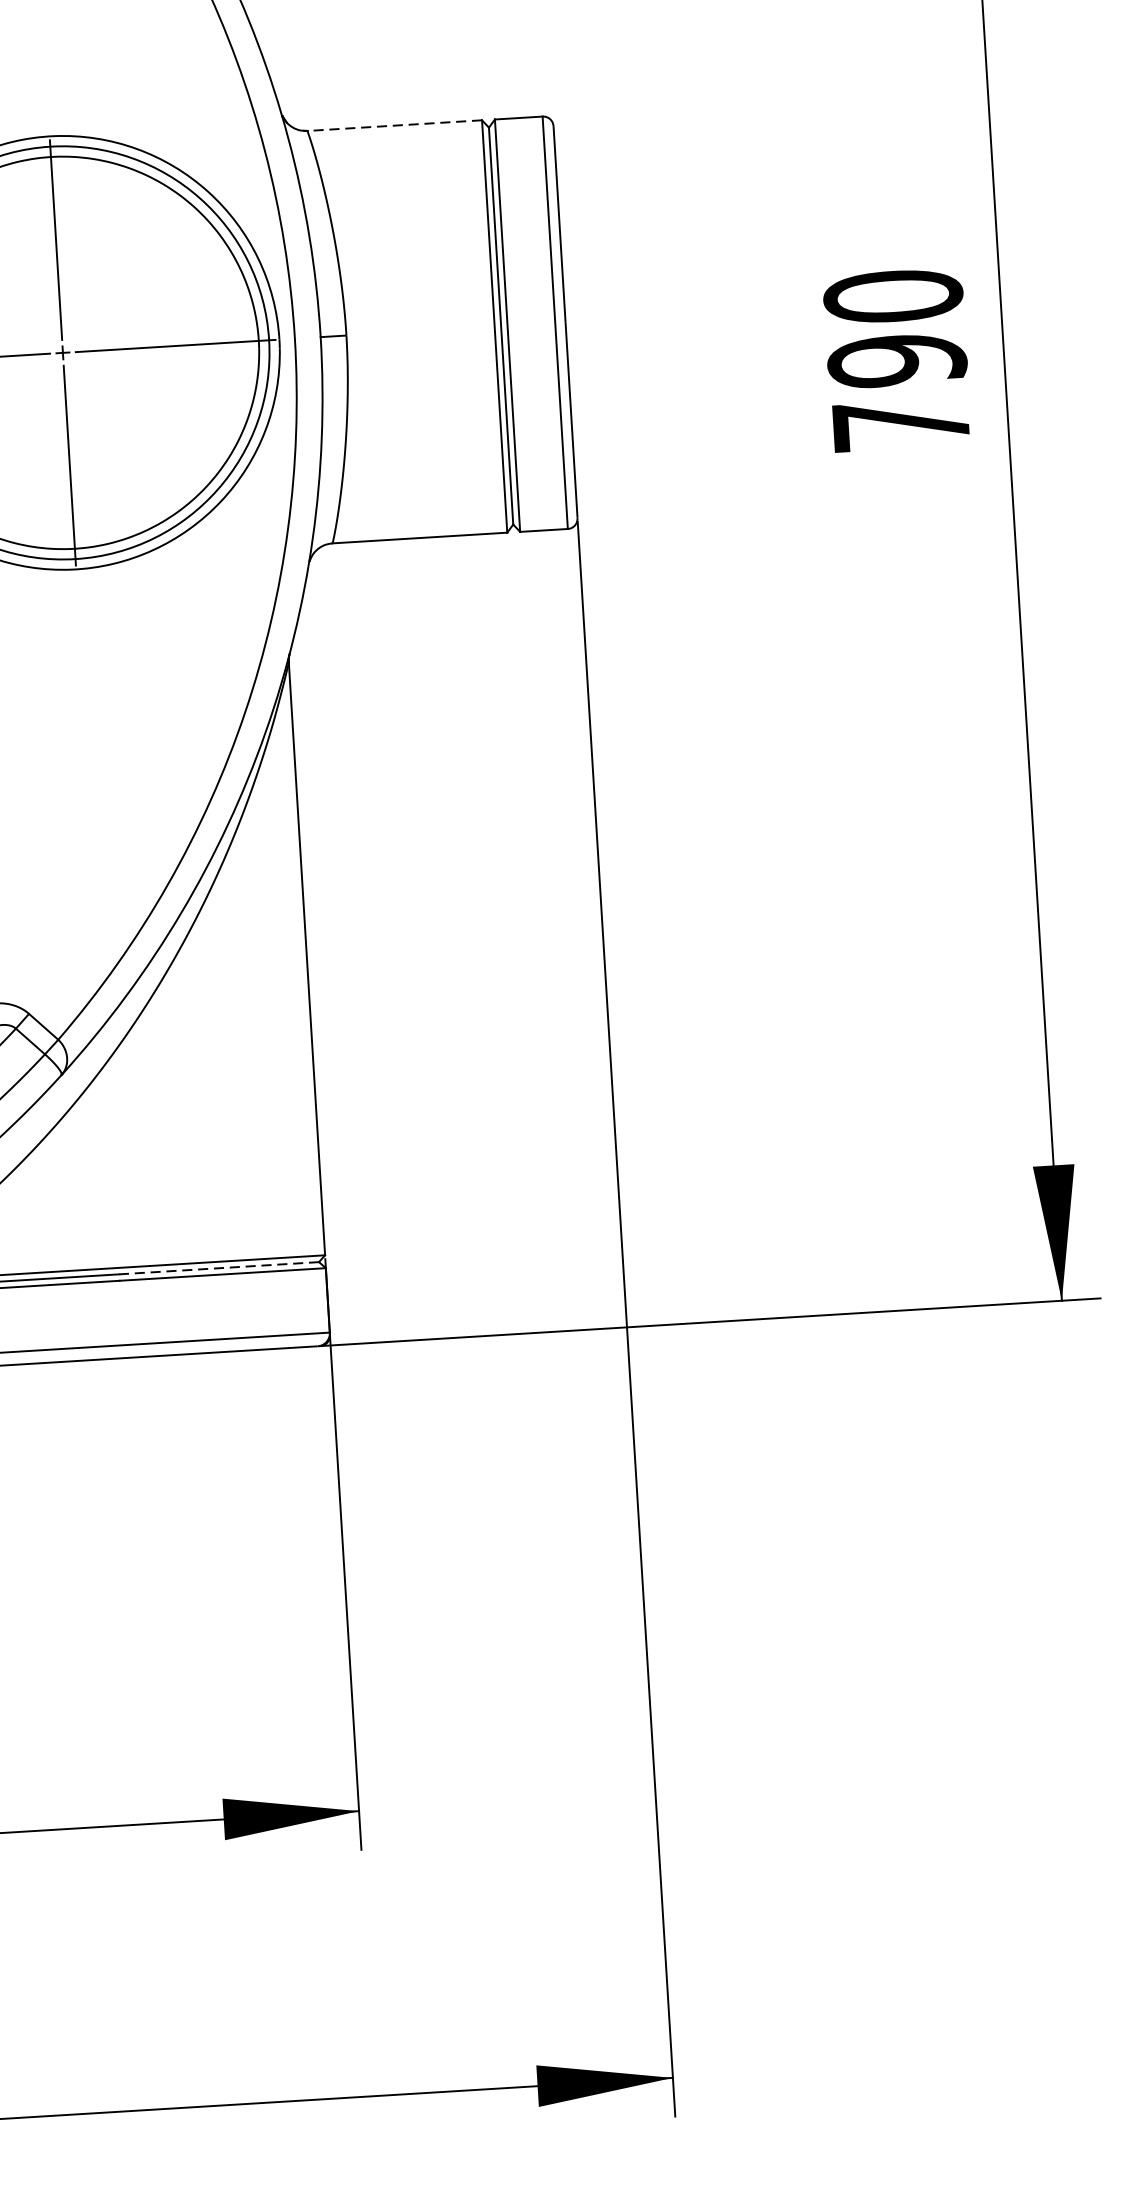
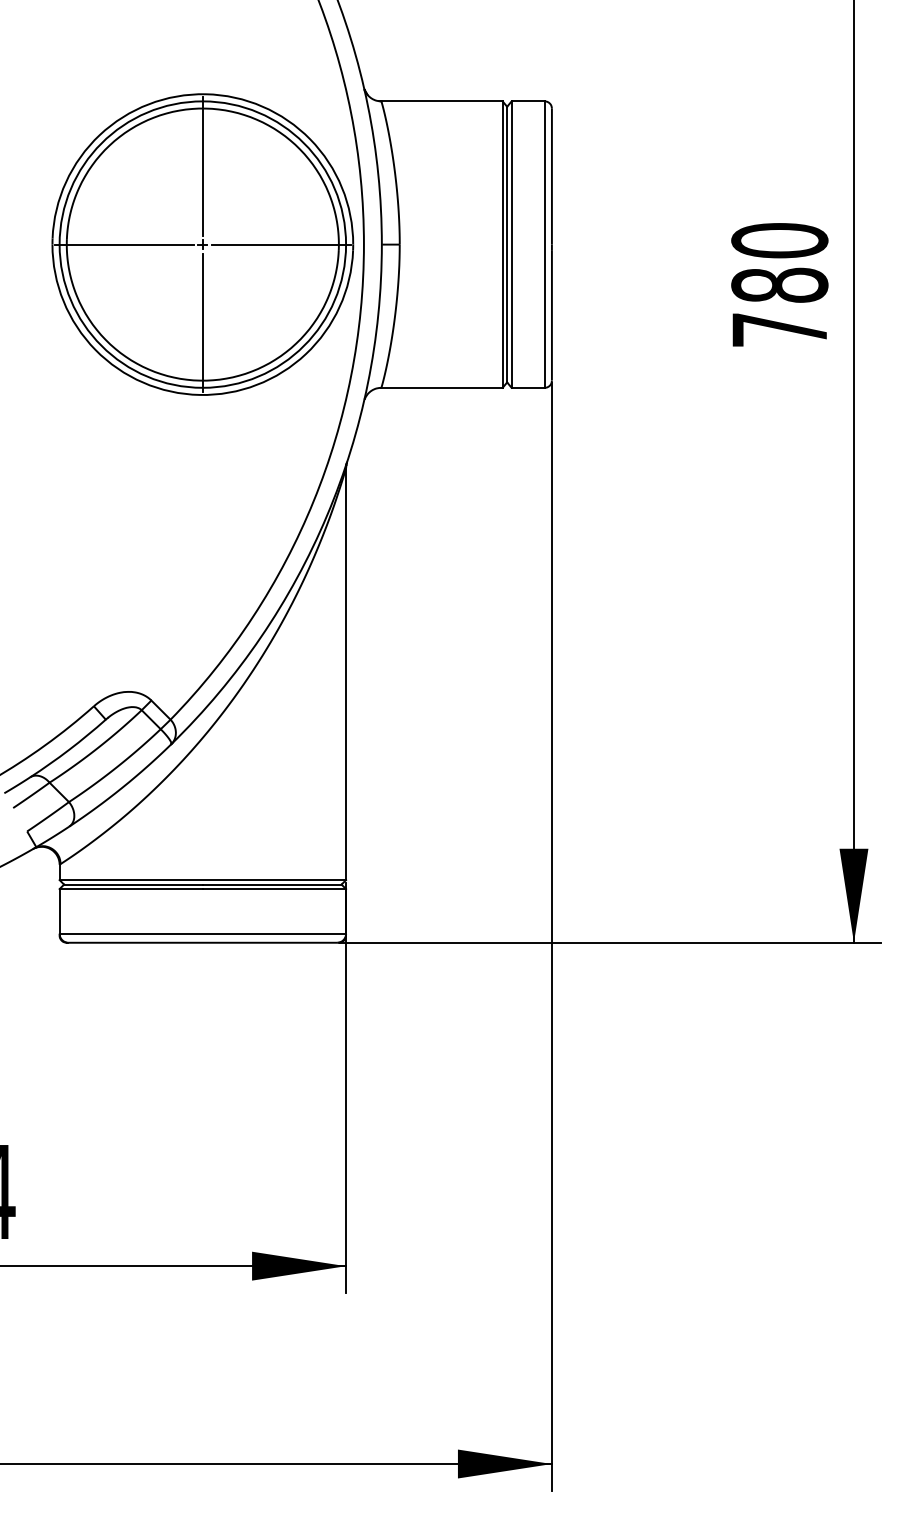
line: (395, 125) -> (442, 101), dashed -> solid
text: (896, 360) -> (779, 285), 790 -> 780
line: (218, 1268) -> (271, 884), dashed -> solid

